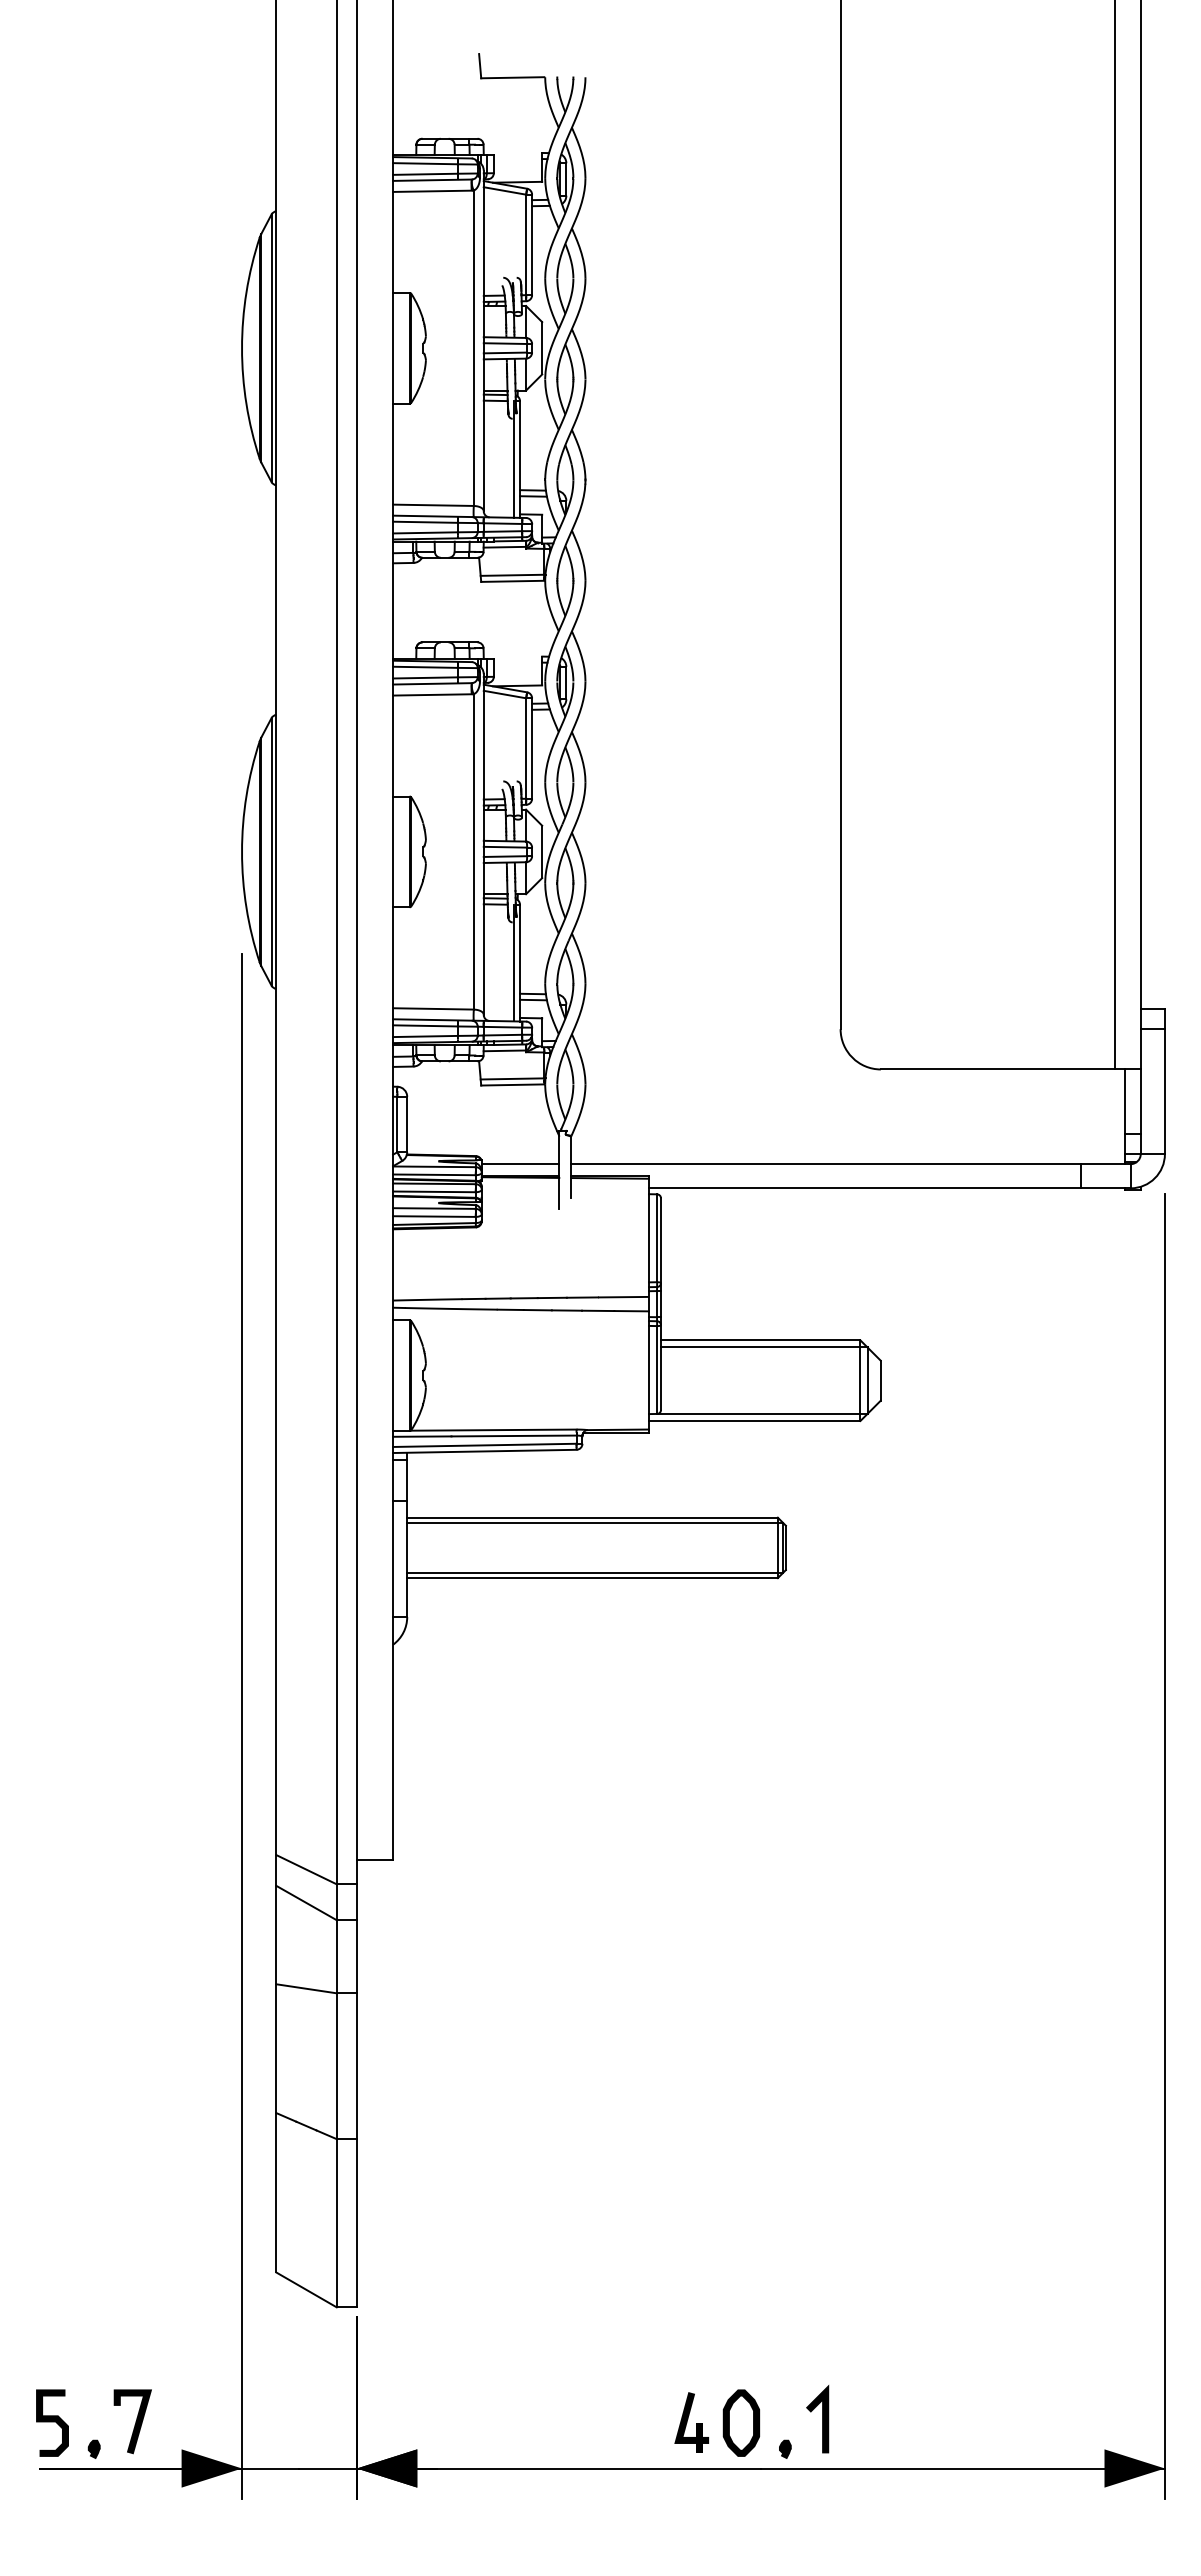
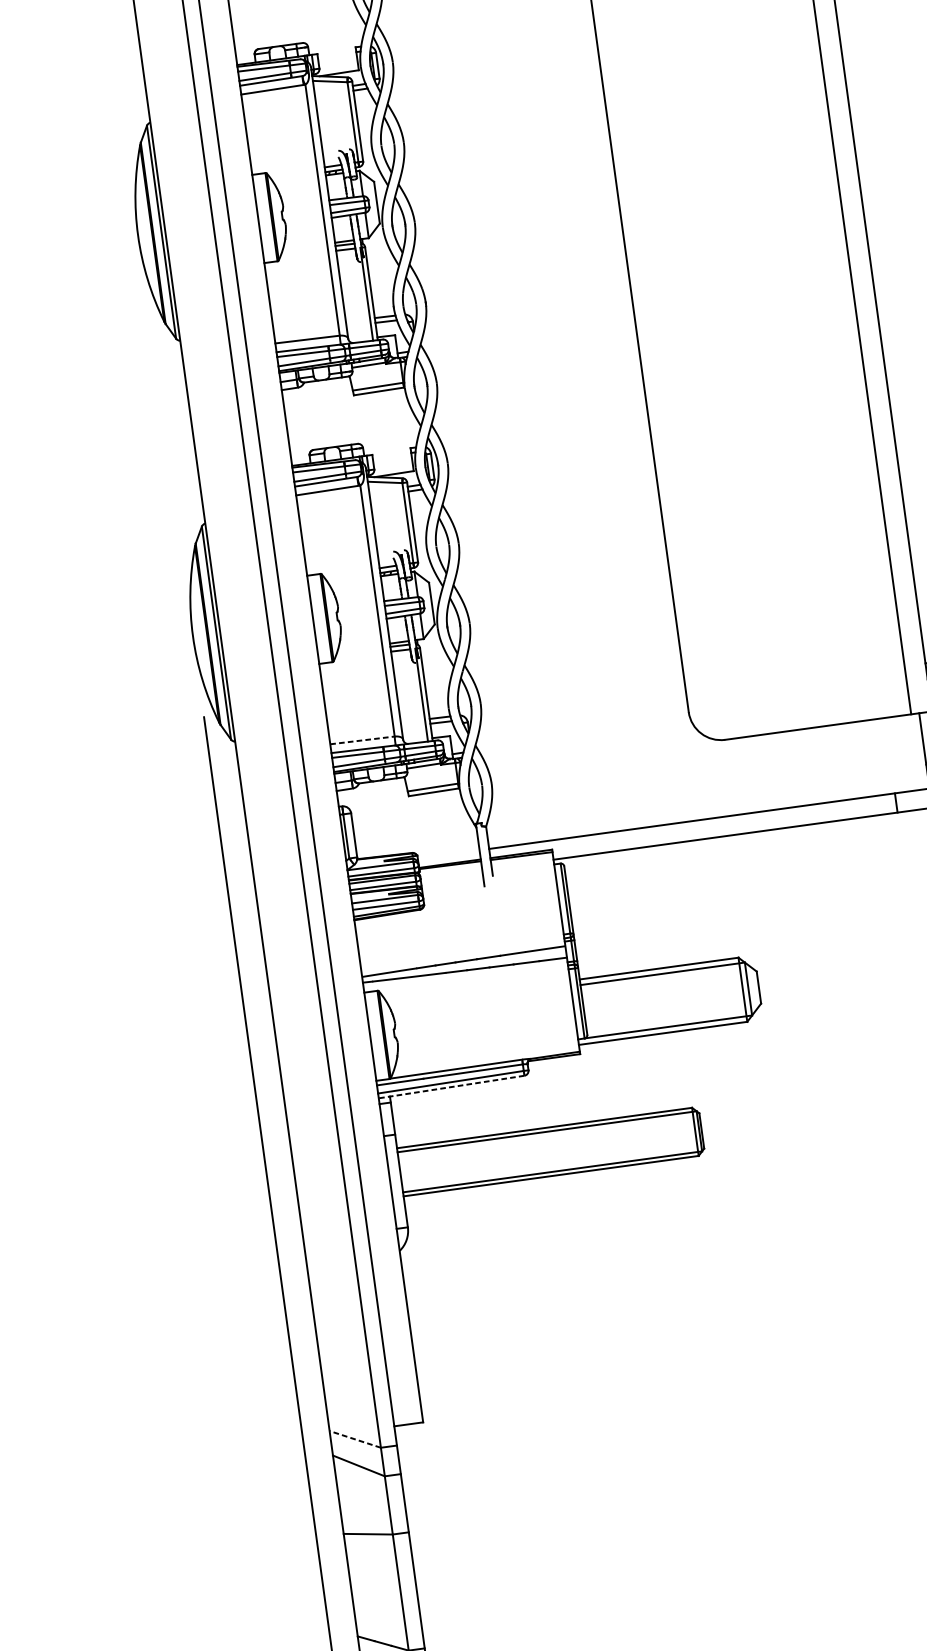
line: (433, 1008) -> (362, 740), solid -> dashed
line: (520, 1164) -> (448, 854), removed
line: (484, 1451) -> (451, 1087), solid -> dashed
line: (306, 1869) -> (355, 1439), solid -> dashed

